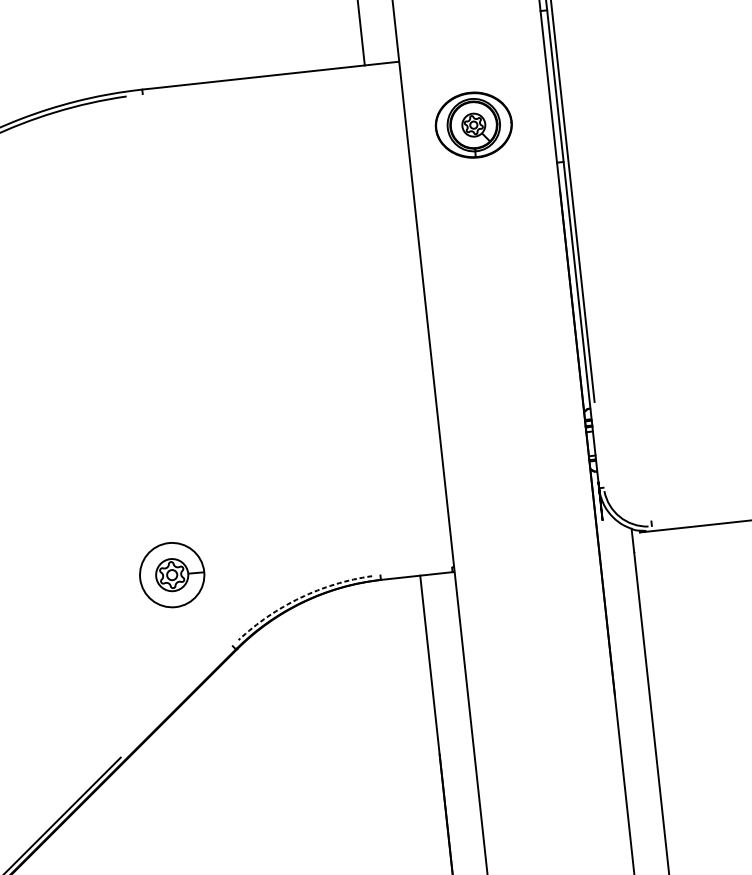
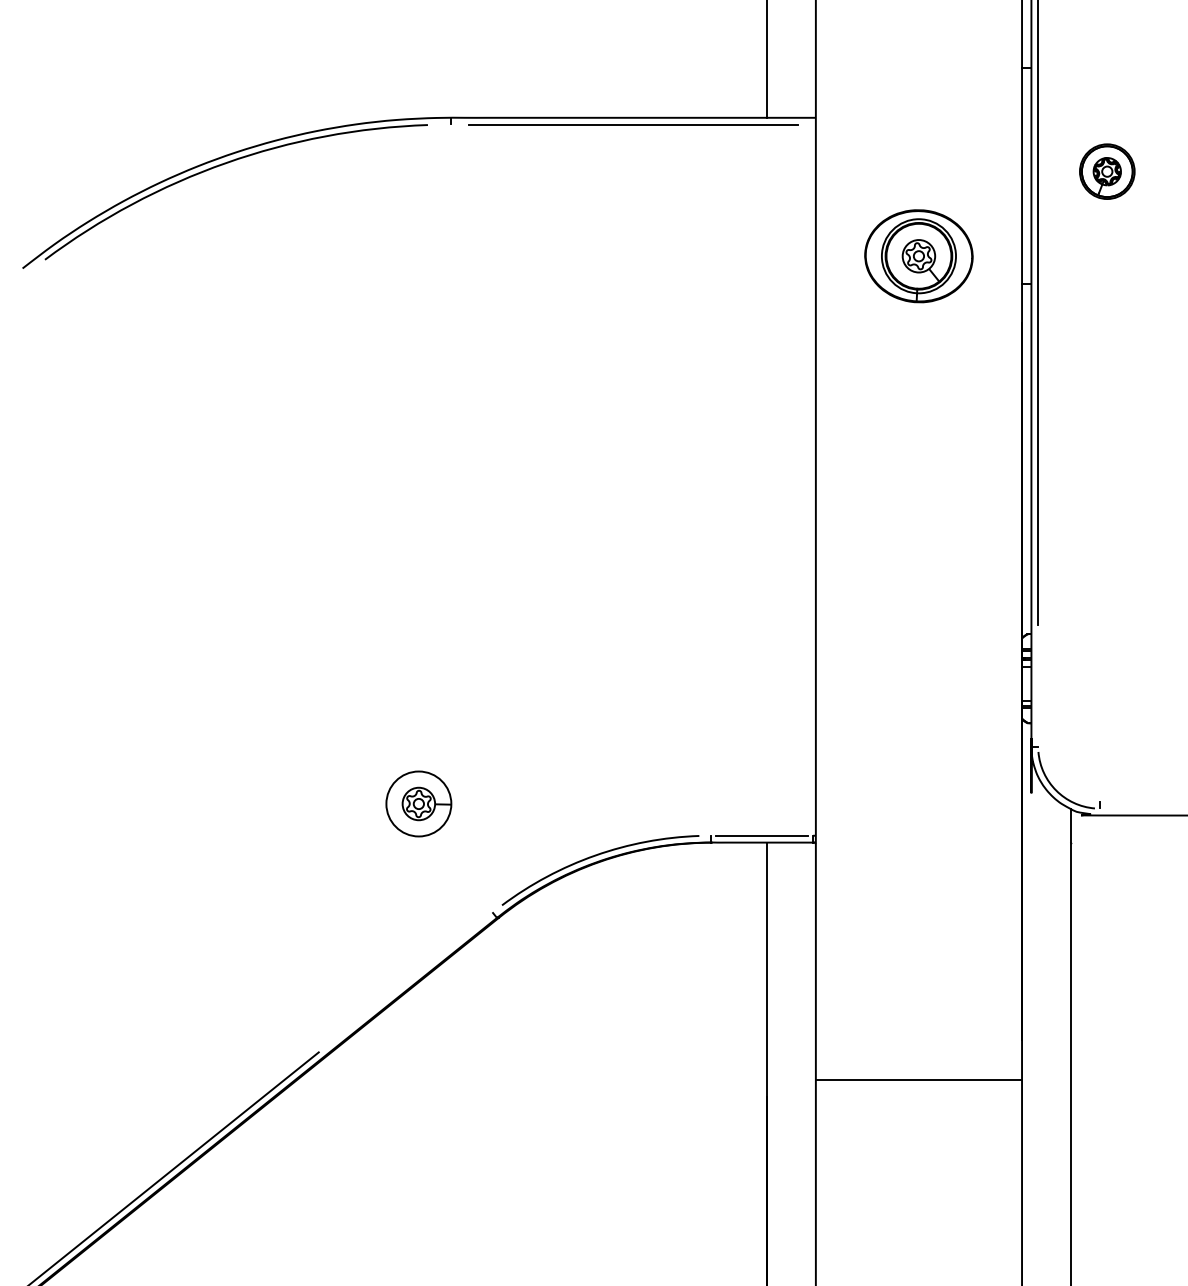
part: (608, 77) -> (1107, 171), added
line: (271, 80) -> (633, 124), added
part: (473, 125) -> (918, 256), moved
line: (415, 571) -> (761, 835), added
part: (171, 574) -> (418, 803), size x0.71
arc: (300, 597) -> (595, 855), dashed -> solid
line: (545, 730) -> (918, 1079), added

